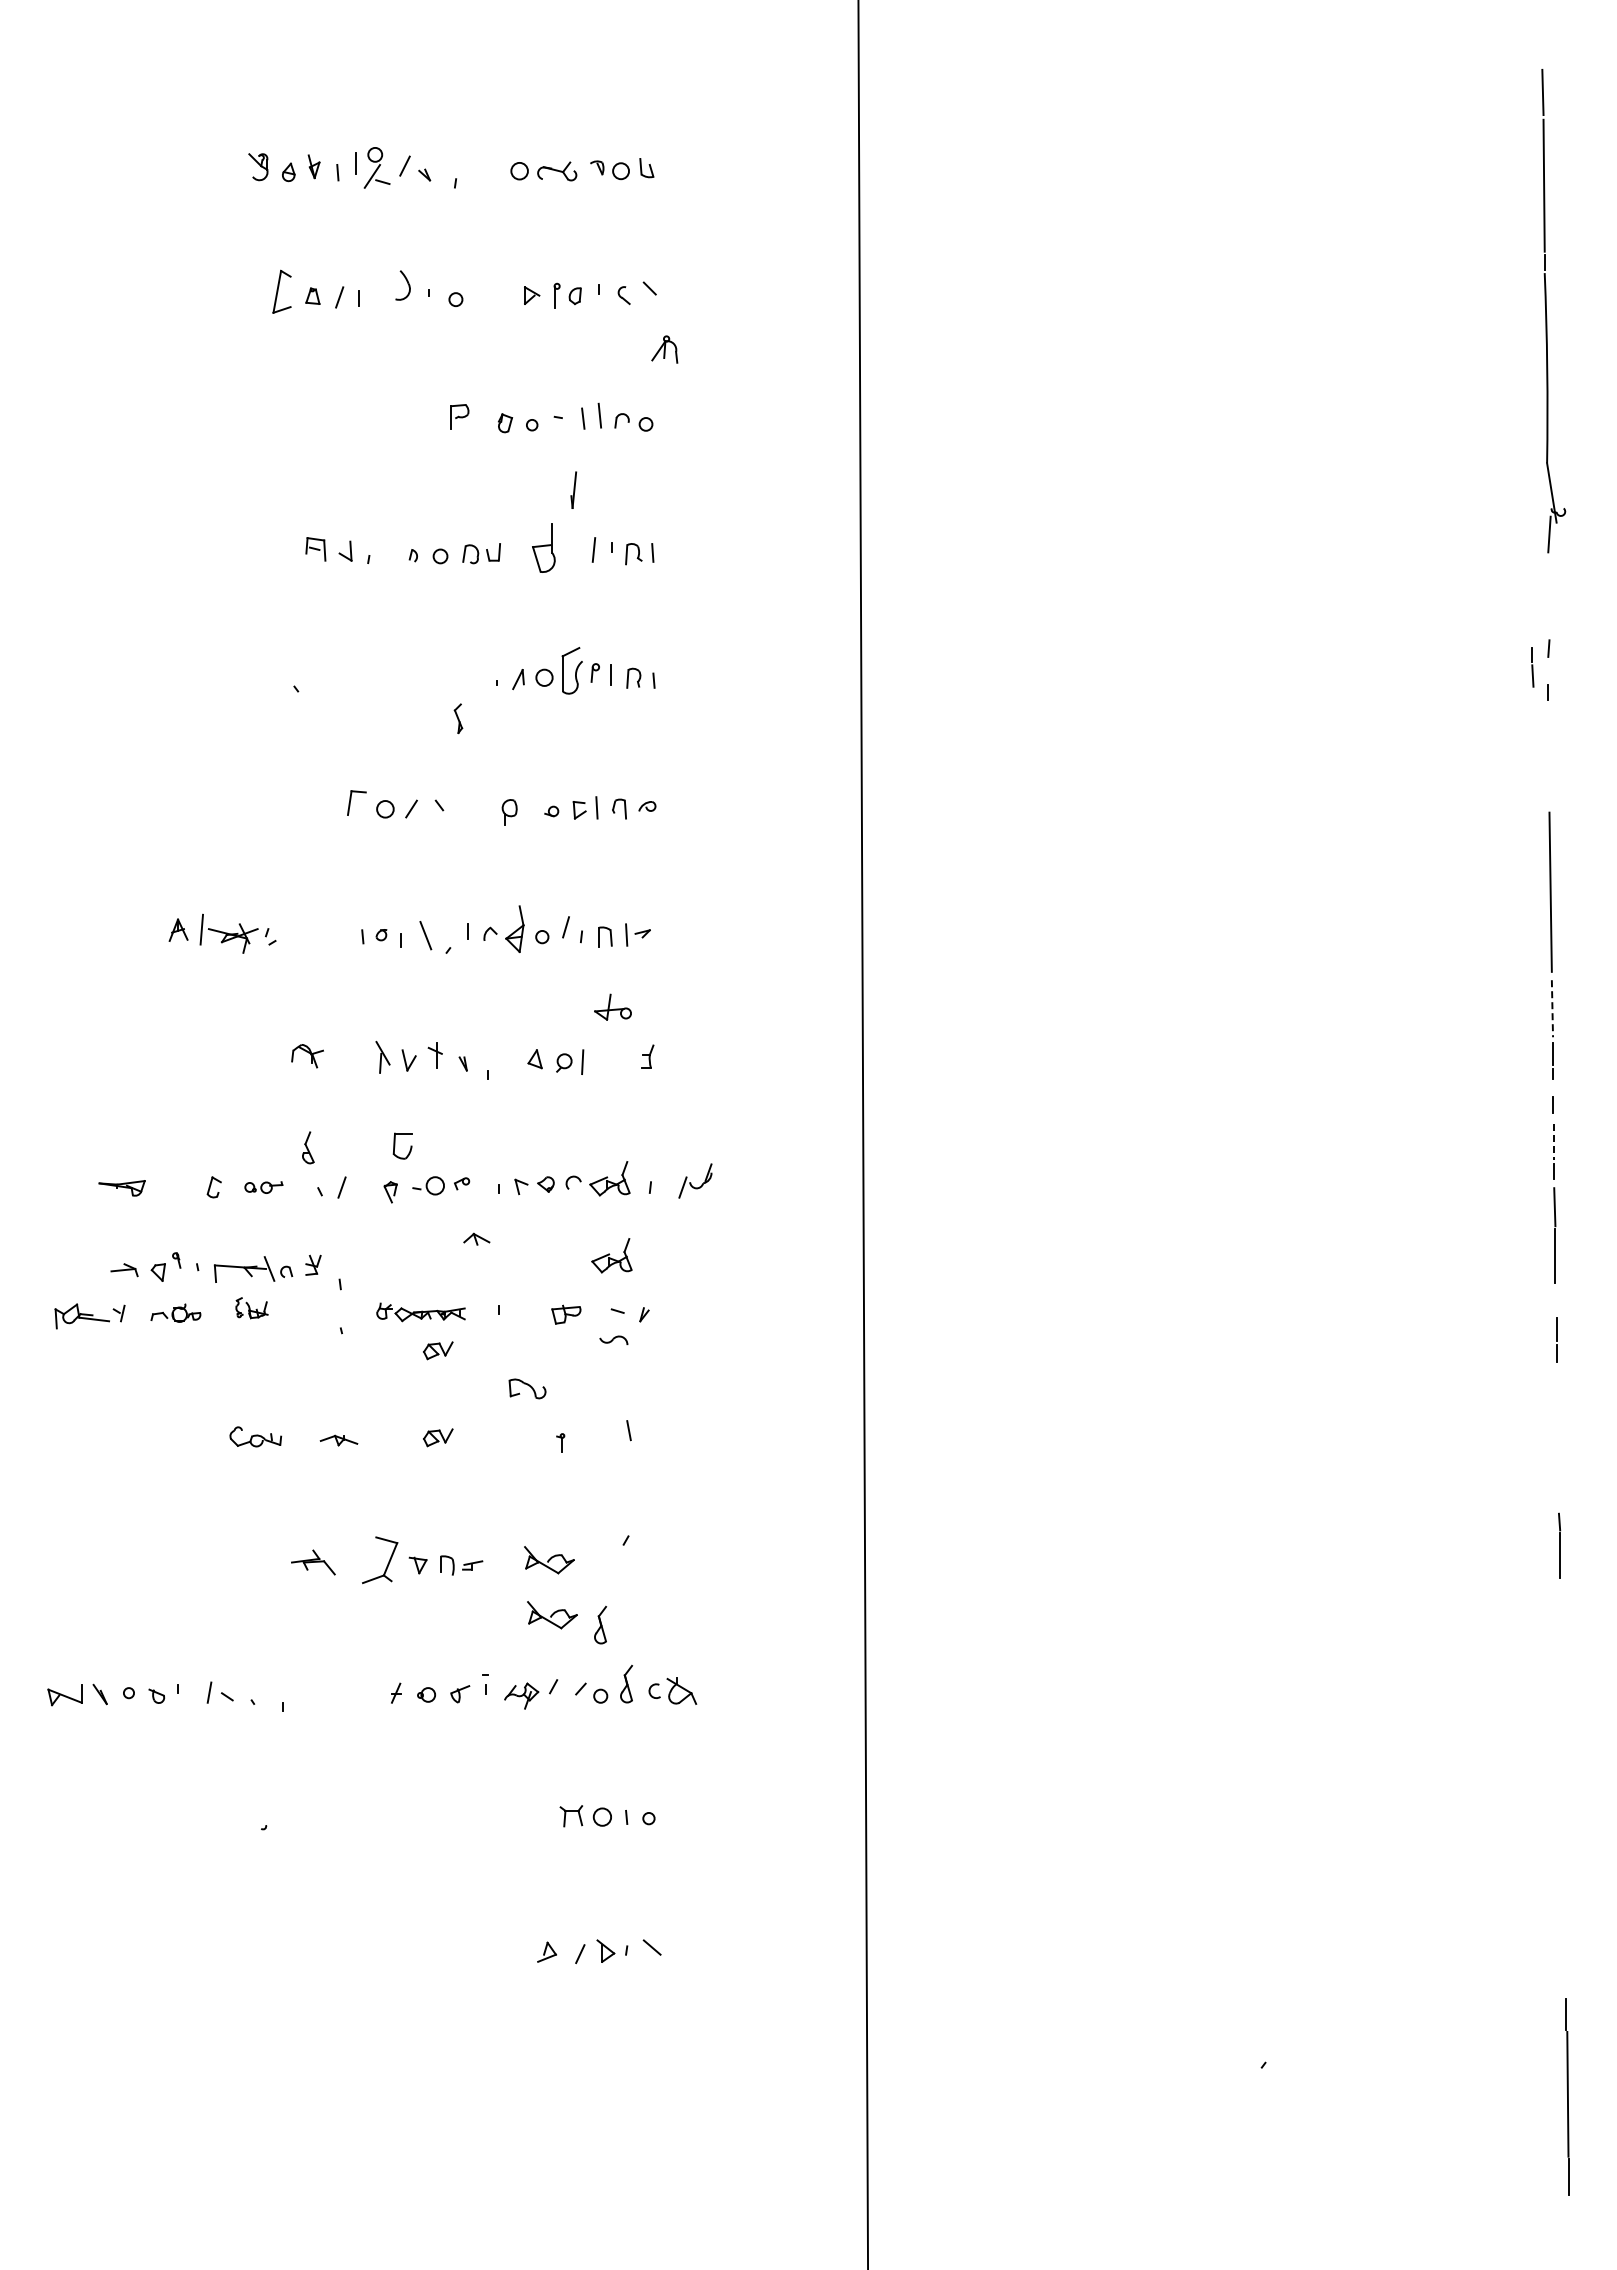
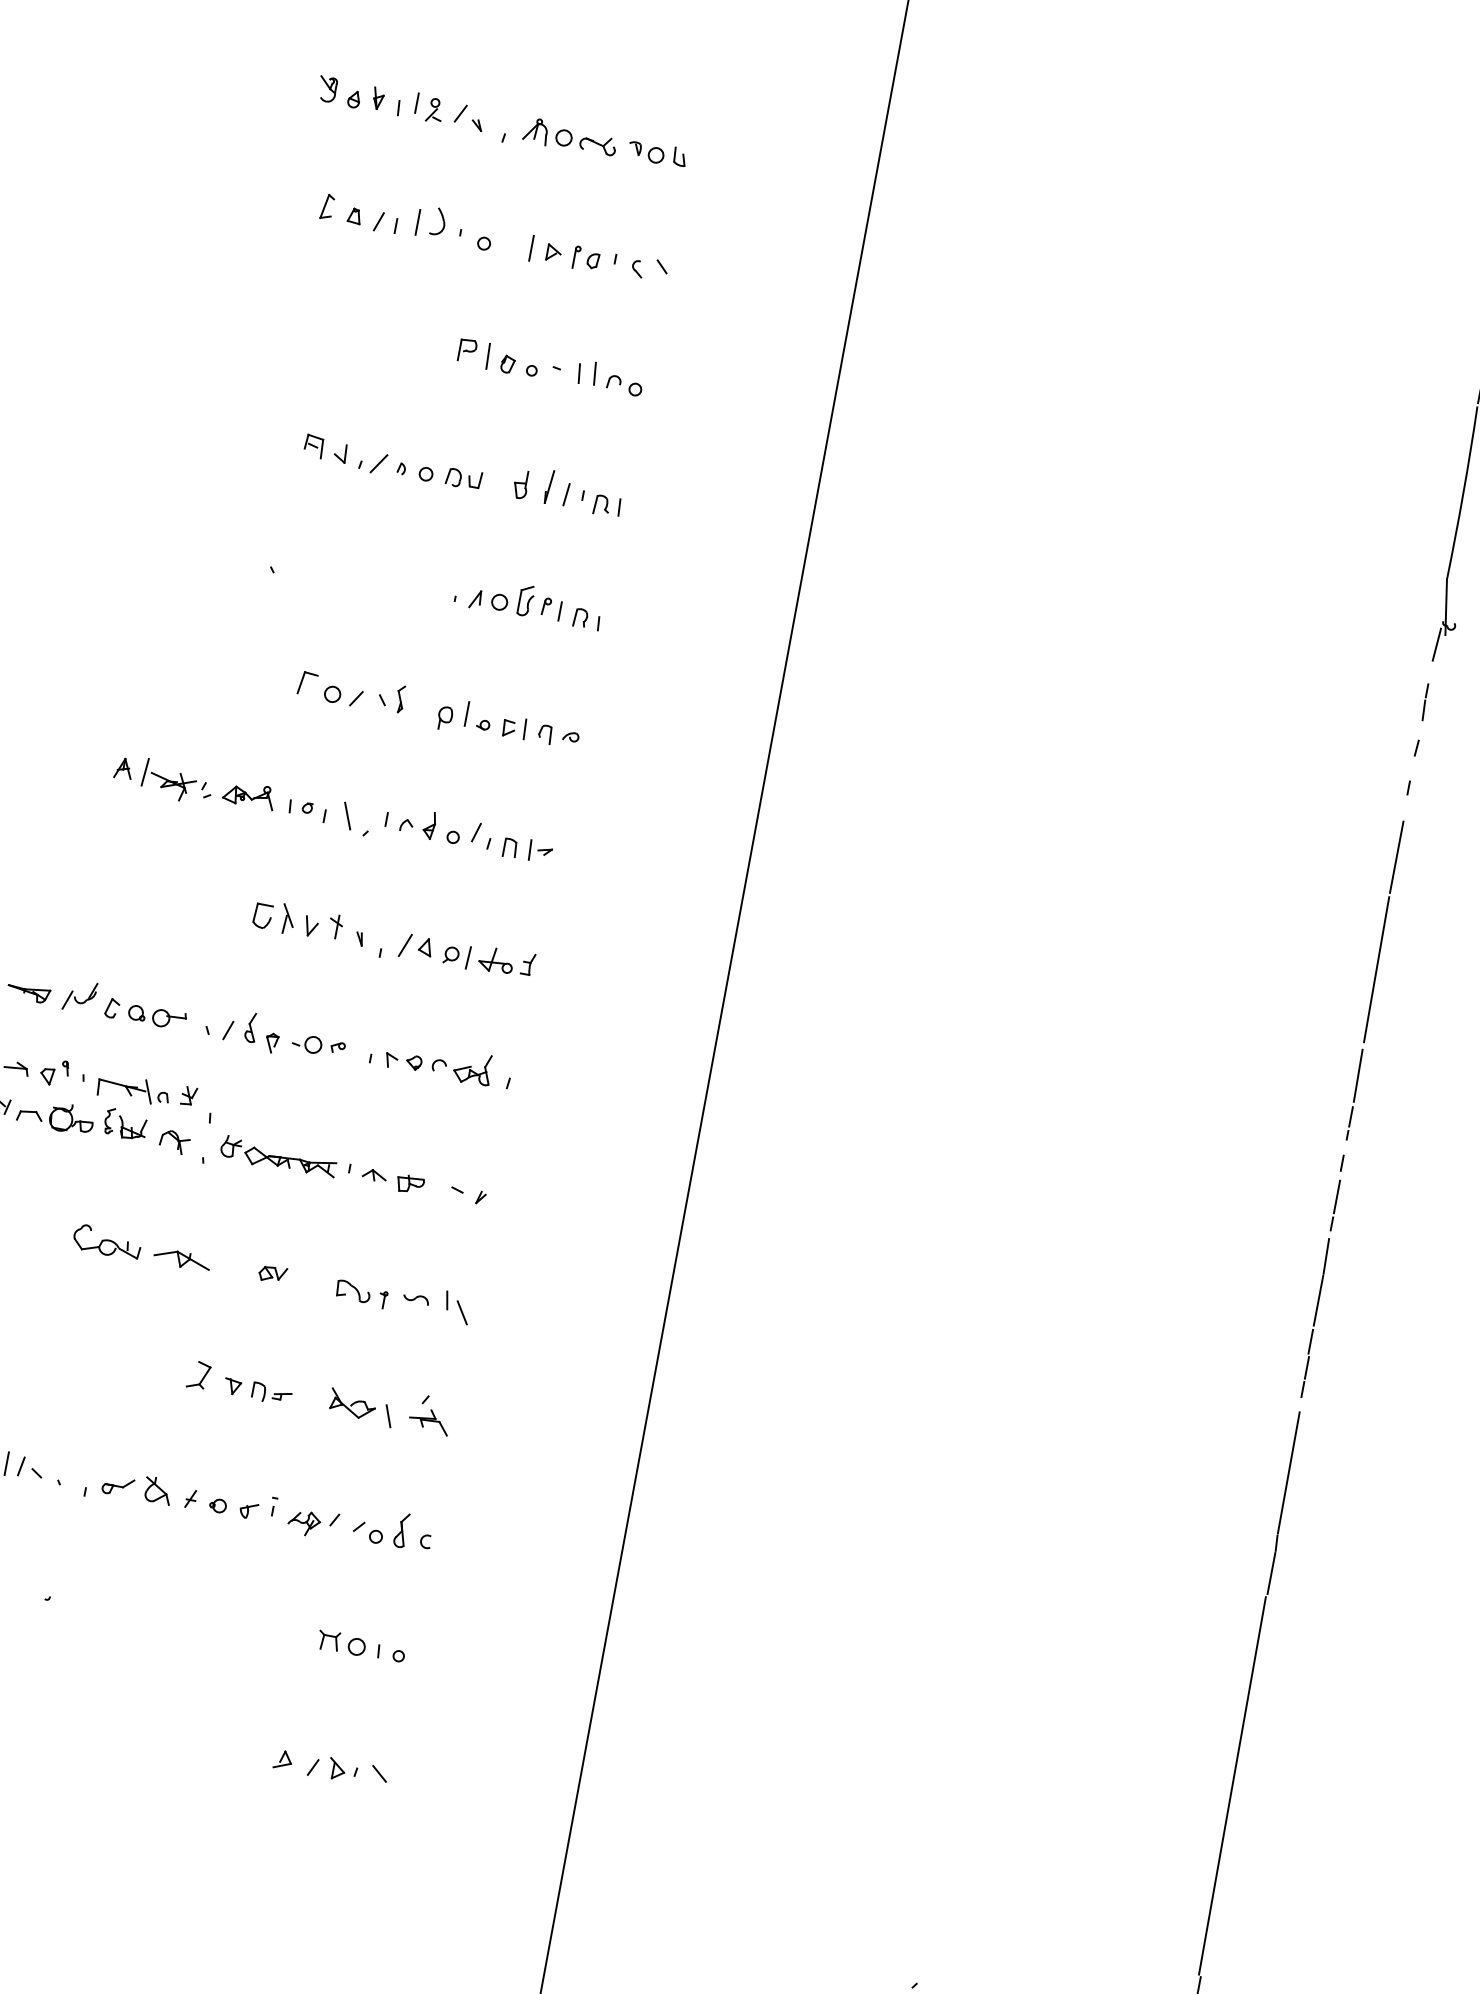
part: (376, 167) -> (434, 110), size x0.62
line: (381, 290) -> (418, 222), added
part: (281, 292) -> (326, 207), size x0.62
line: (506, 294) -> (530, 247), added
part: (664, 349) -> (536, 131), moved
line: (482, 418) -> (487, 356), added
part: (573, 489) -> (548, 486), moved
part: (543, 548) -> (520, 484), size x0.62
line: (388, 554) -> (379, 463), added
line: (1532, 667) -> (1425, 702), moved
part: (572, 670) -> (526, 600), size x0.71
part: (458, 718) -> (400, 698), moved
line: (1549, 768) -> (1396, 857), added
line: (532, 803) -> (467, 714), added
part: (514, 928) -> (429, 824), size x0.62
part: (316, 932) -> (248, 794), added
part: (612, 1006) -> (496, 959), moved
line: (1552, 1008) -> (1358, 1075), dashed -> solid
part: (307, 1056) -> (174, 1142), moved
line: (512, 1061) -> (404, 945), added
line: (1554, 1141) -> (1337, 1196), dashed -> solid
part: (395, 1145) -> (256, 914), moved
part: (308, 1147) -> (251, 1027), moved
part: (695, 1180) -> (80, 995), moved
part: (263, 1187) -> (157, 1016), size x1.67
part: (476, 1238) -> (374, 1174), moved
part: (611, 1255) -> (461, 1138), removed
line: (1555, 1301) -> (1310, 1342), added
part: (251, 1307) -> (125, 1123), size x1.43
part: (420, 1311) -> (278, 1156), size x1.43
part: (175, 1312) -> (55, 1115), size x1.67
part: (613, 1340) -> (415, 1299), moved
part: (438, 1350) -> (287, 1195), removed
part: (527, 1388) -> (353, 1291), moved
part: (255, 1436) -> (107, 1241), size x1.43
part: (338, 1440) -> (181, 1259), size x1.67
line: (647, 1440) -> (462, 1312), added
line: (1557, 1444) -> (1288, 1472), added
part: (379, 1559) -> (198, 1374), size x0.62
part: (313, 1562) -> (429, 1421), moved
line: (589, 1565) -> (388, 1416), added
part: (552, 1615) -> (346, 1455), removed
part: (600, 1624) -> (388, 1471), removed
part: (681, 1690) -> (157, 1490), moved
line: (193, 1692) -> (6, 1463), added
part: (316, 1693) -> (118, 1485), added
line: (1560, 1788) -> (1231, 1785), added

